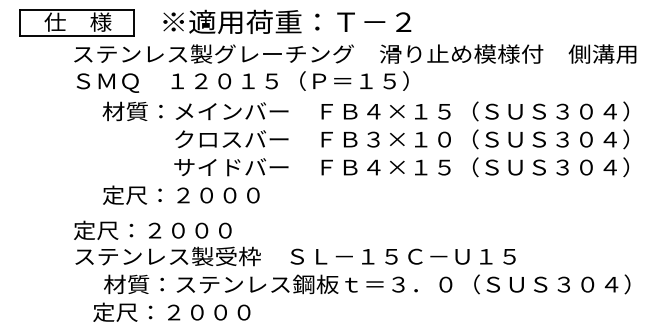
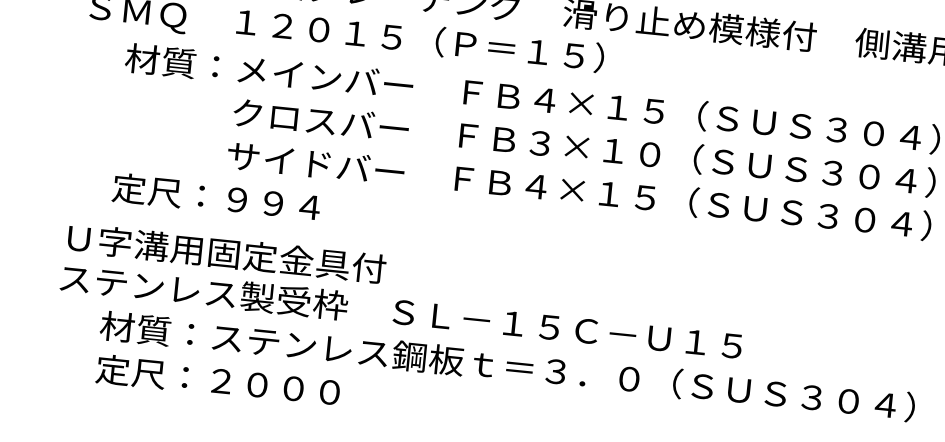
text: (218, 195) -> (291, 205), 定尺：２０００ -> 定尺：９９４
text: (178, 230) -> (224, 253), 定尺：２０００ -> Ｕ字溝用固定金具付
text: (171, 311) -> (217, 379), moved

